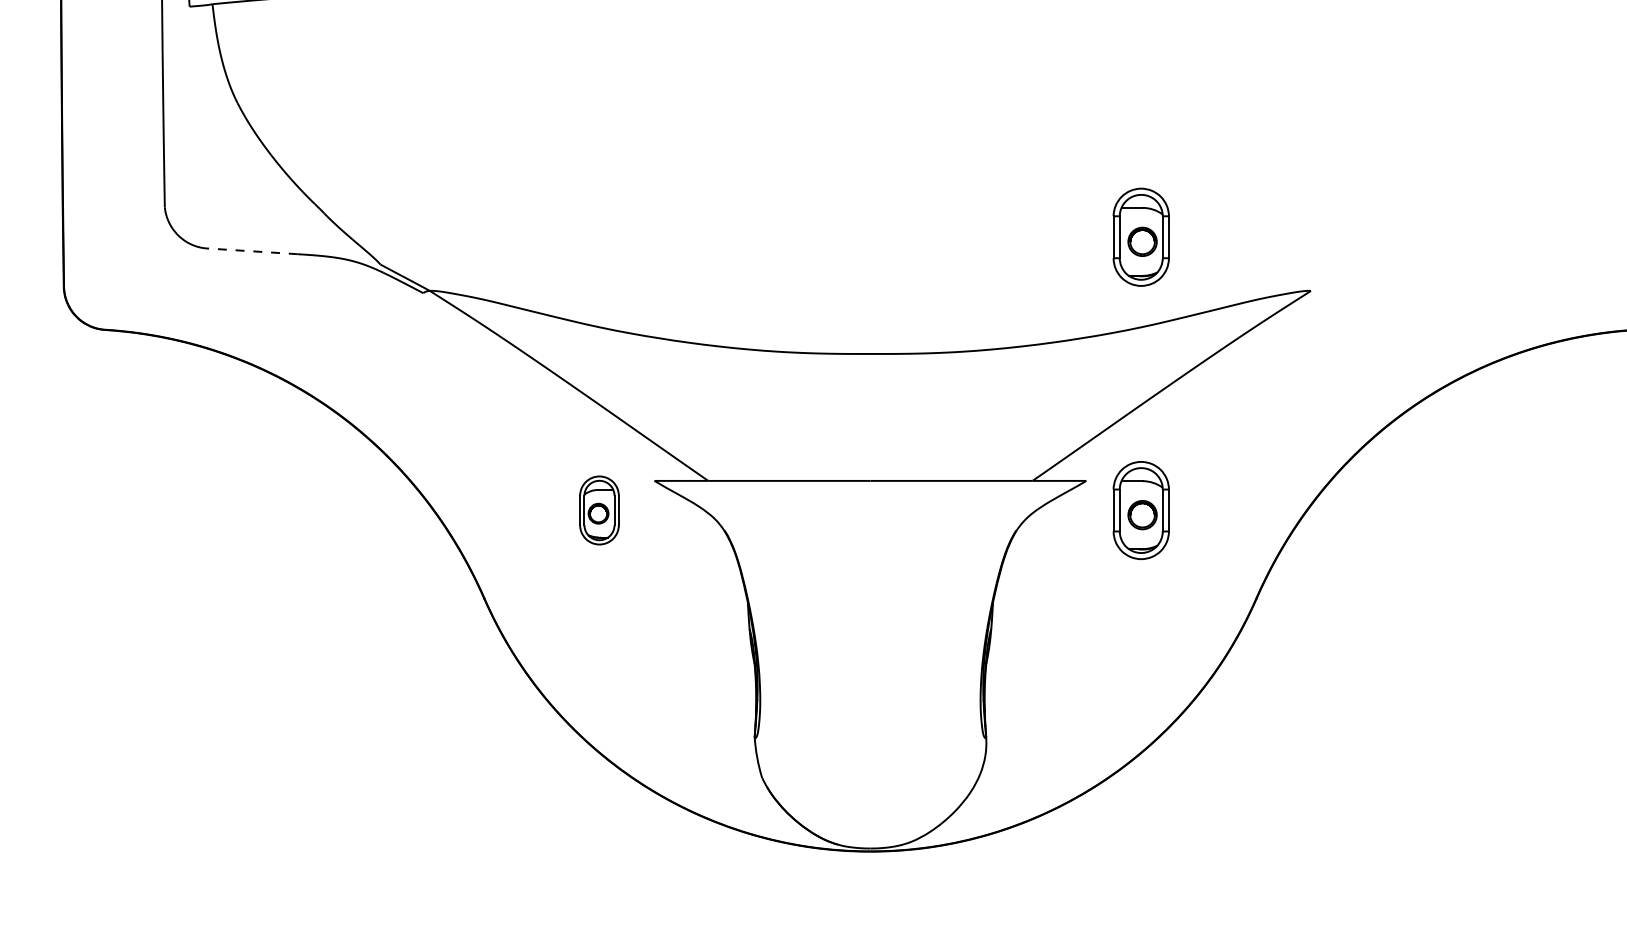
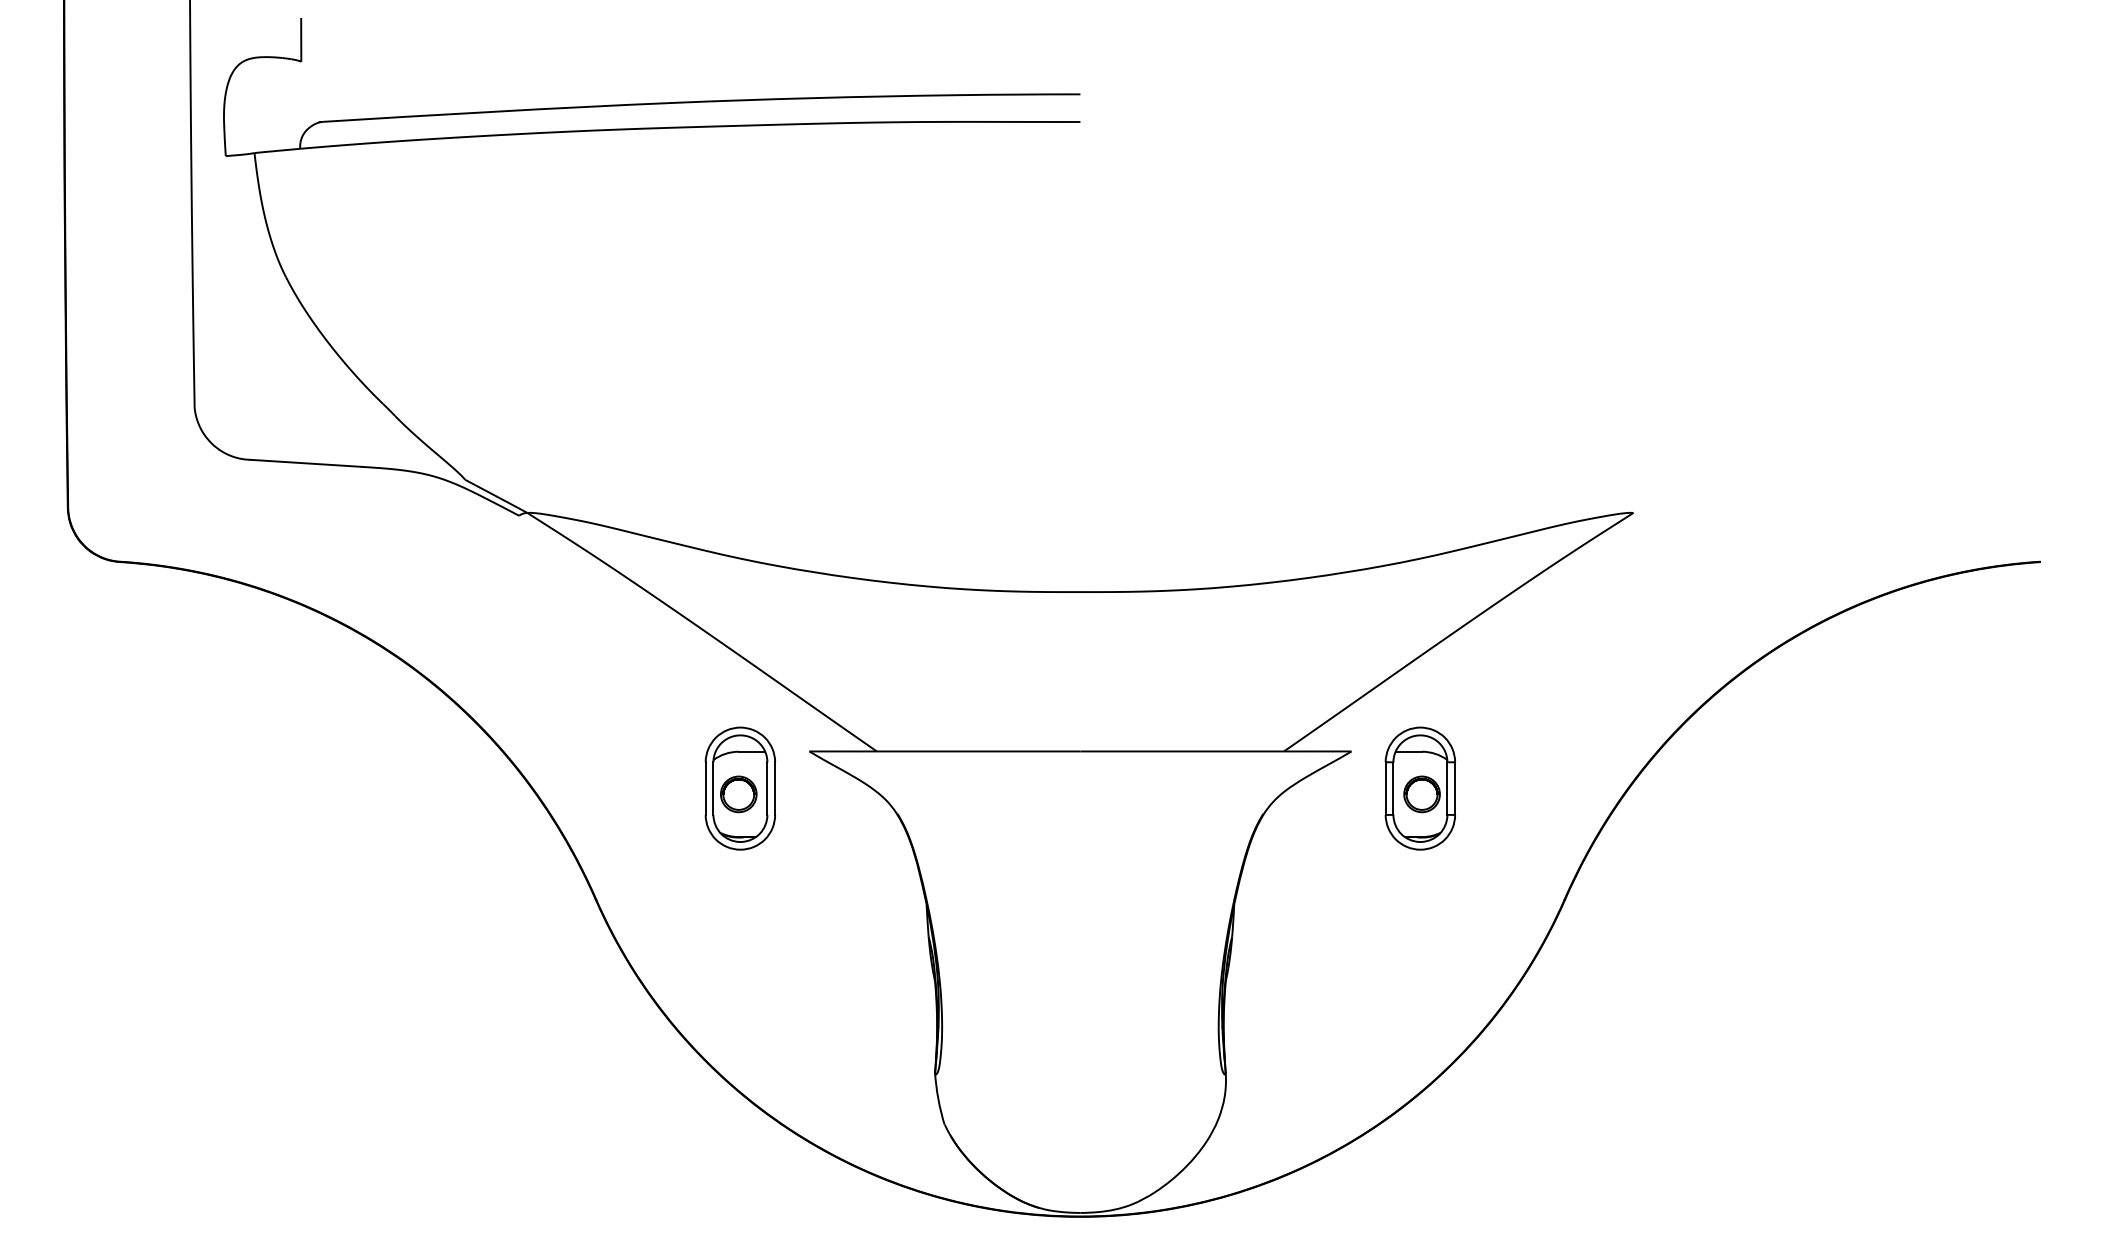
part: (1140, 237) -> (1419, 445), removed
line: (253, 251) -> (305, 463), dashed -> solid
part: (598, 510) -> (739, 788), size x1.43

